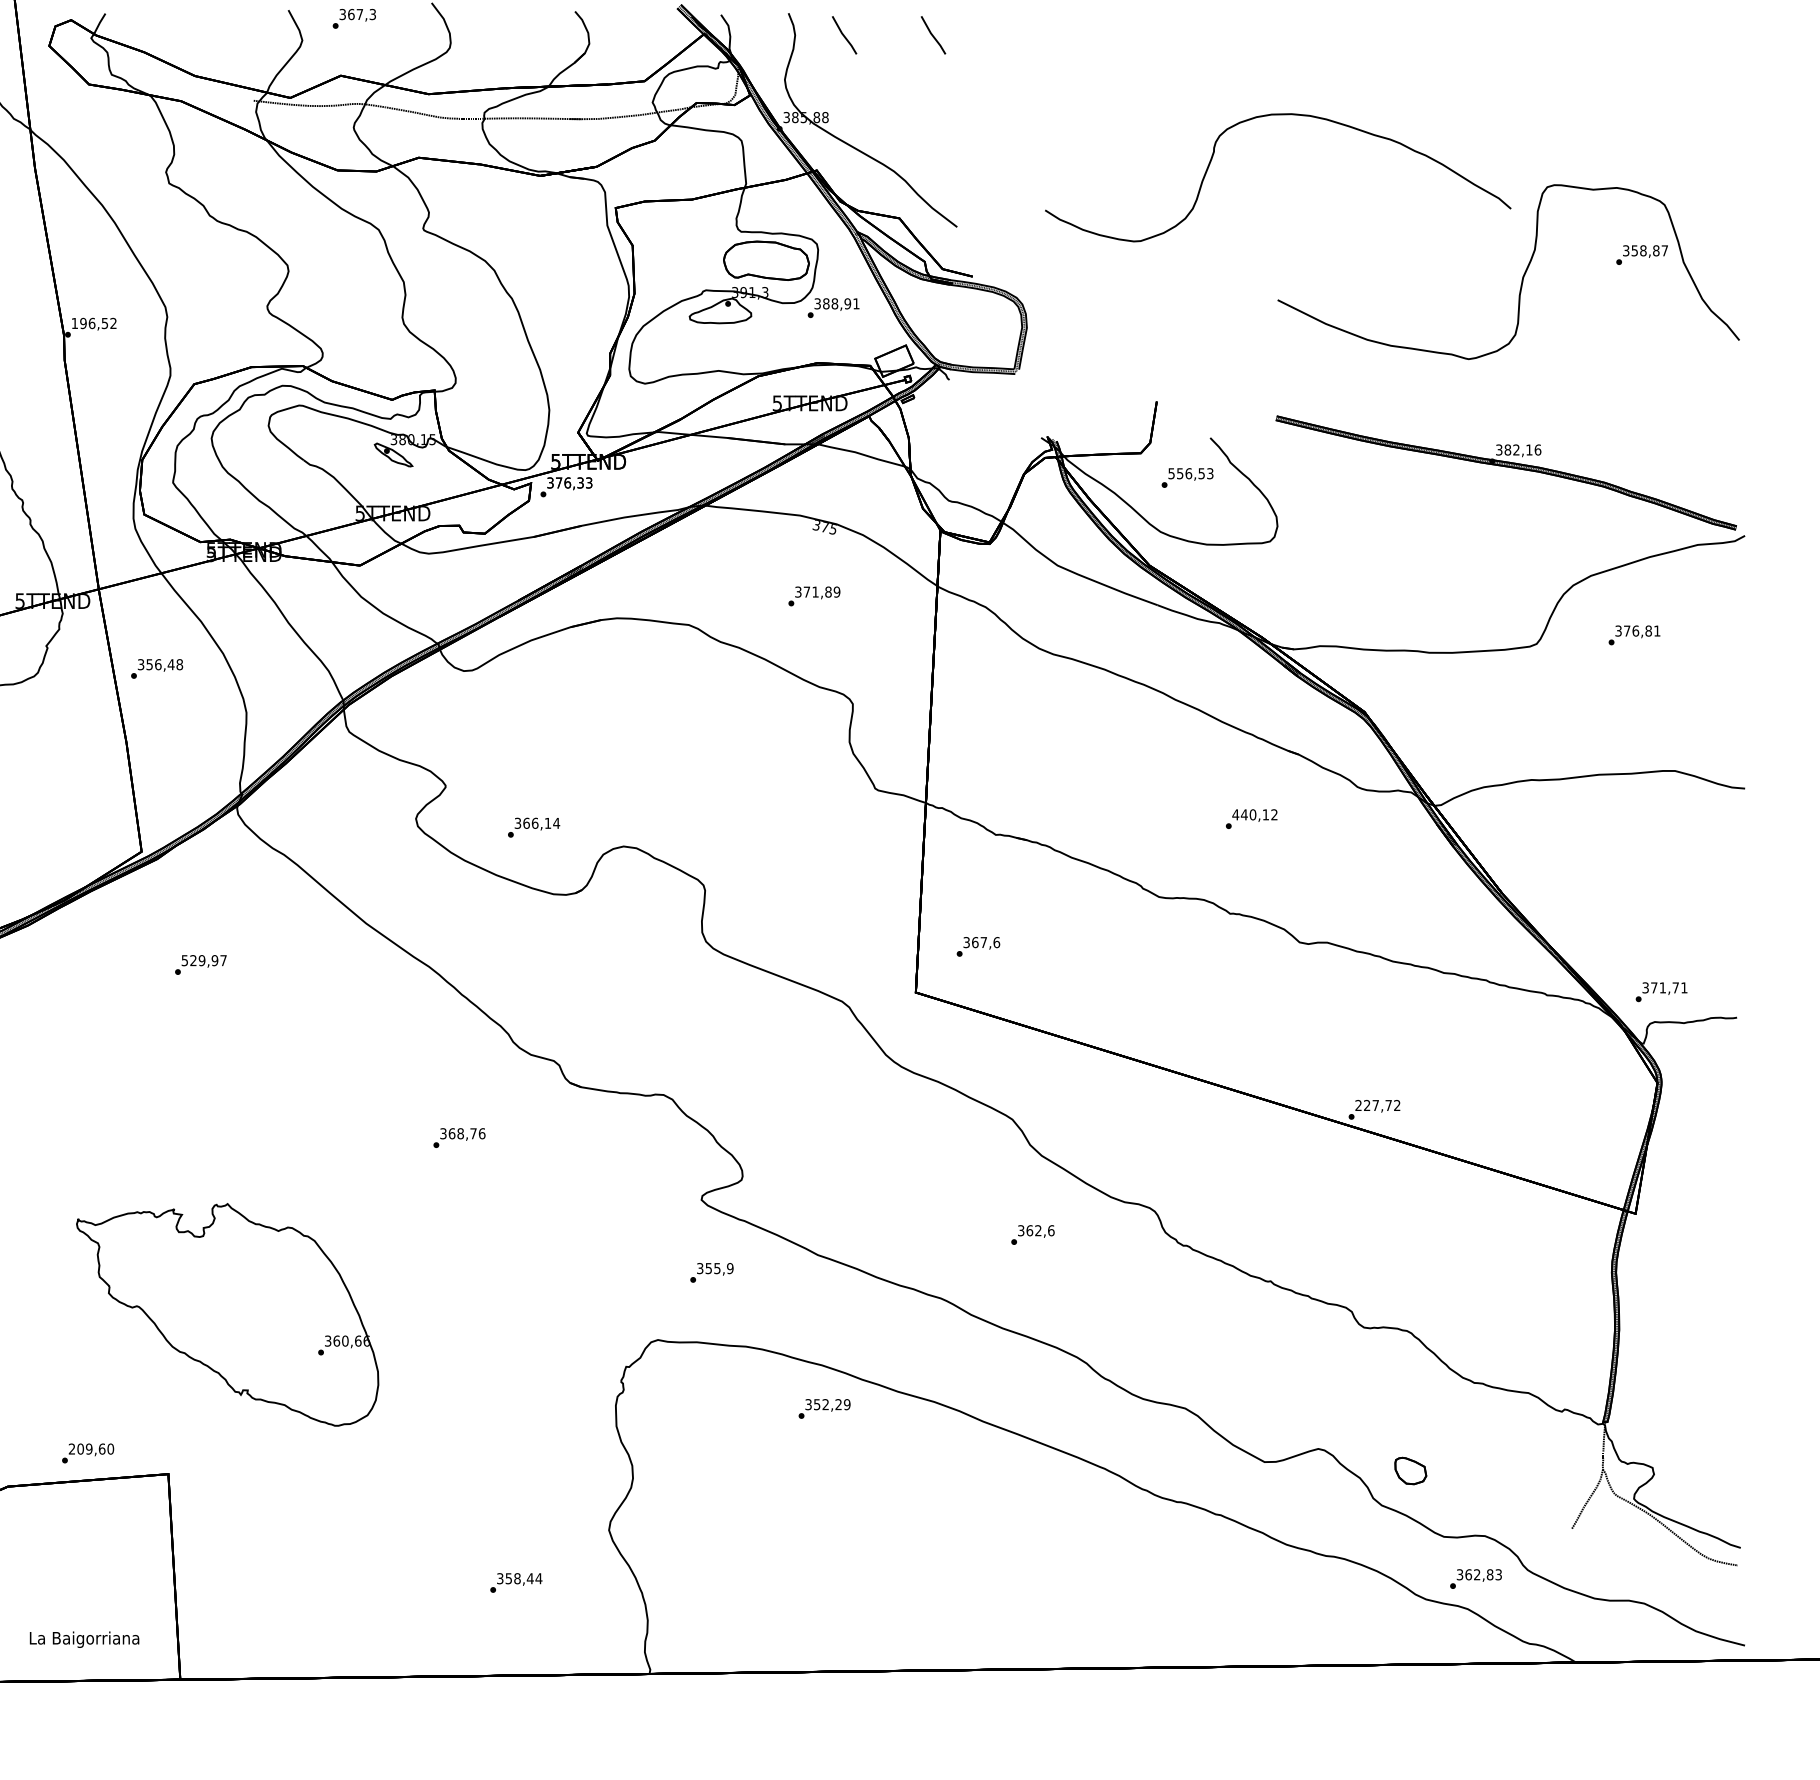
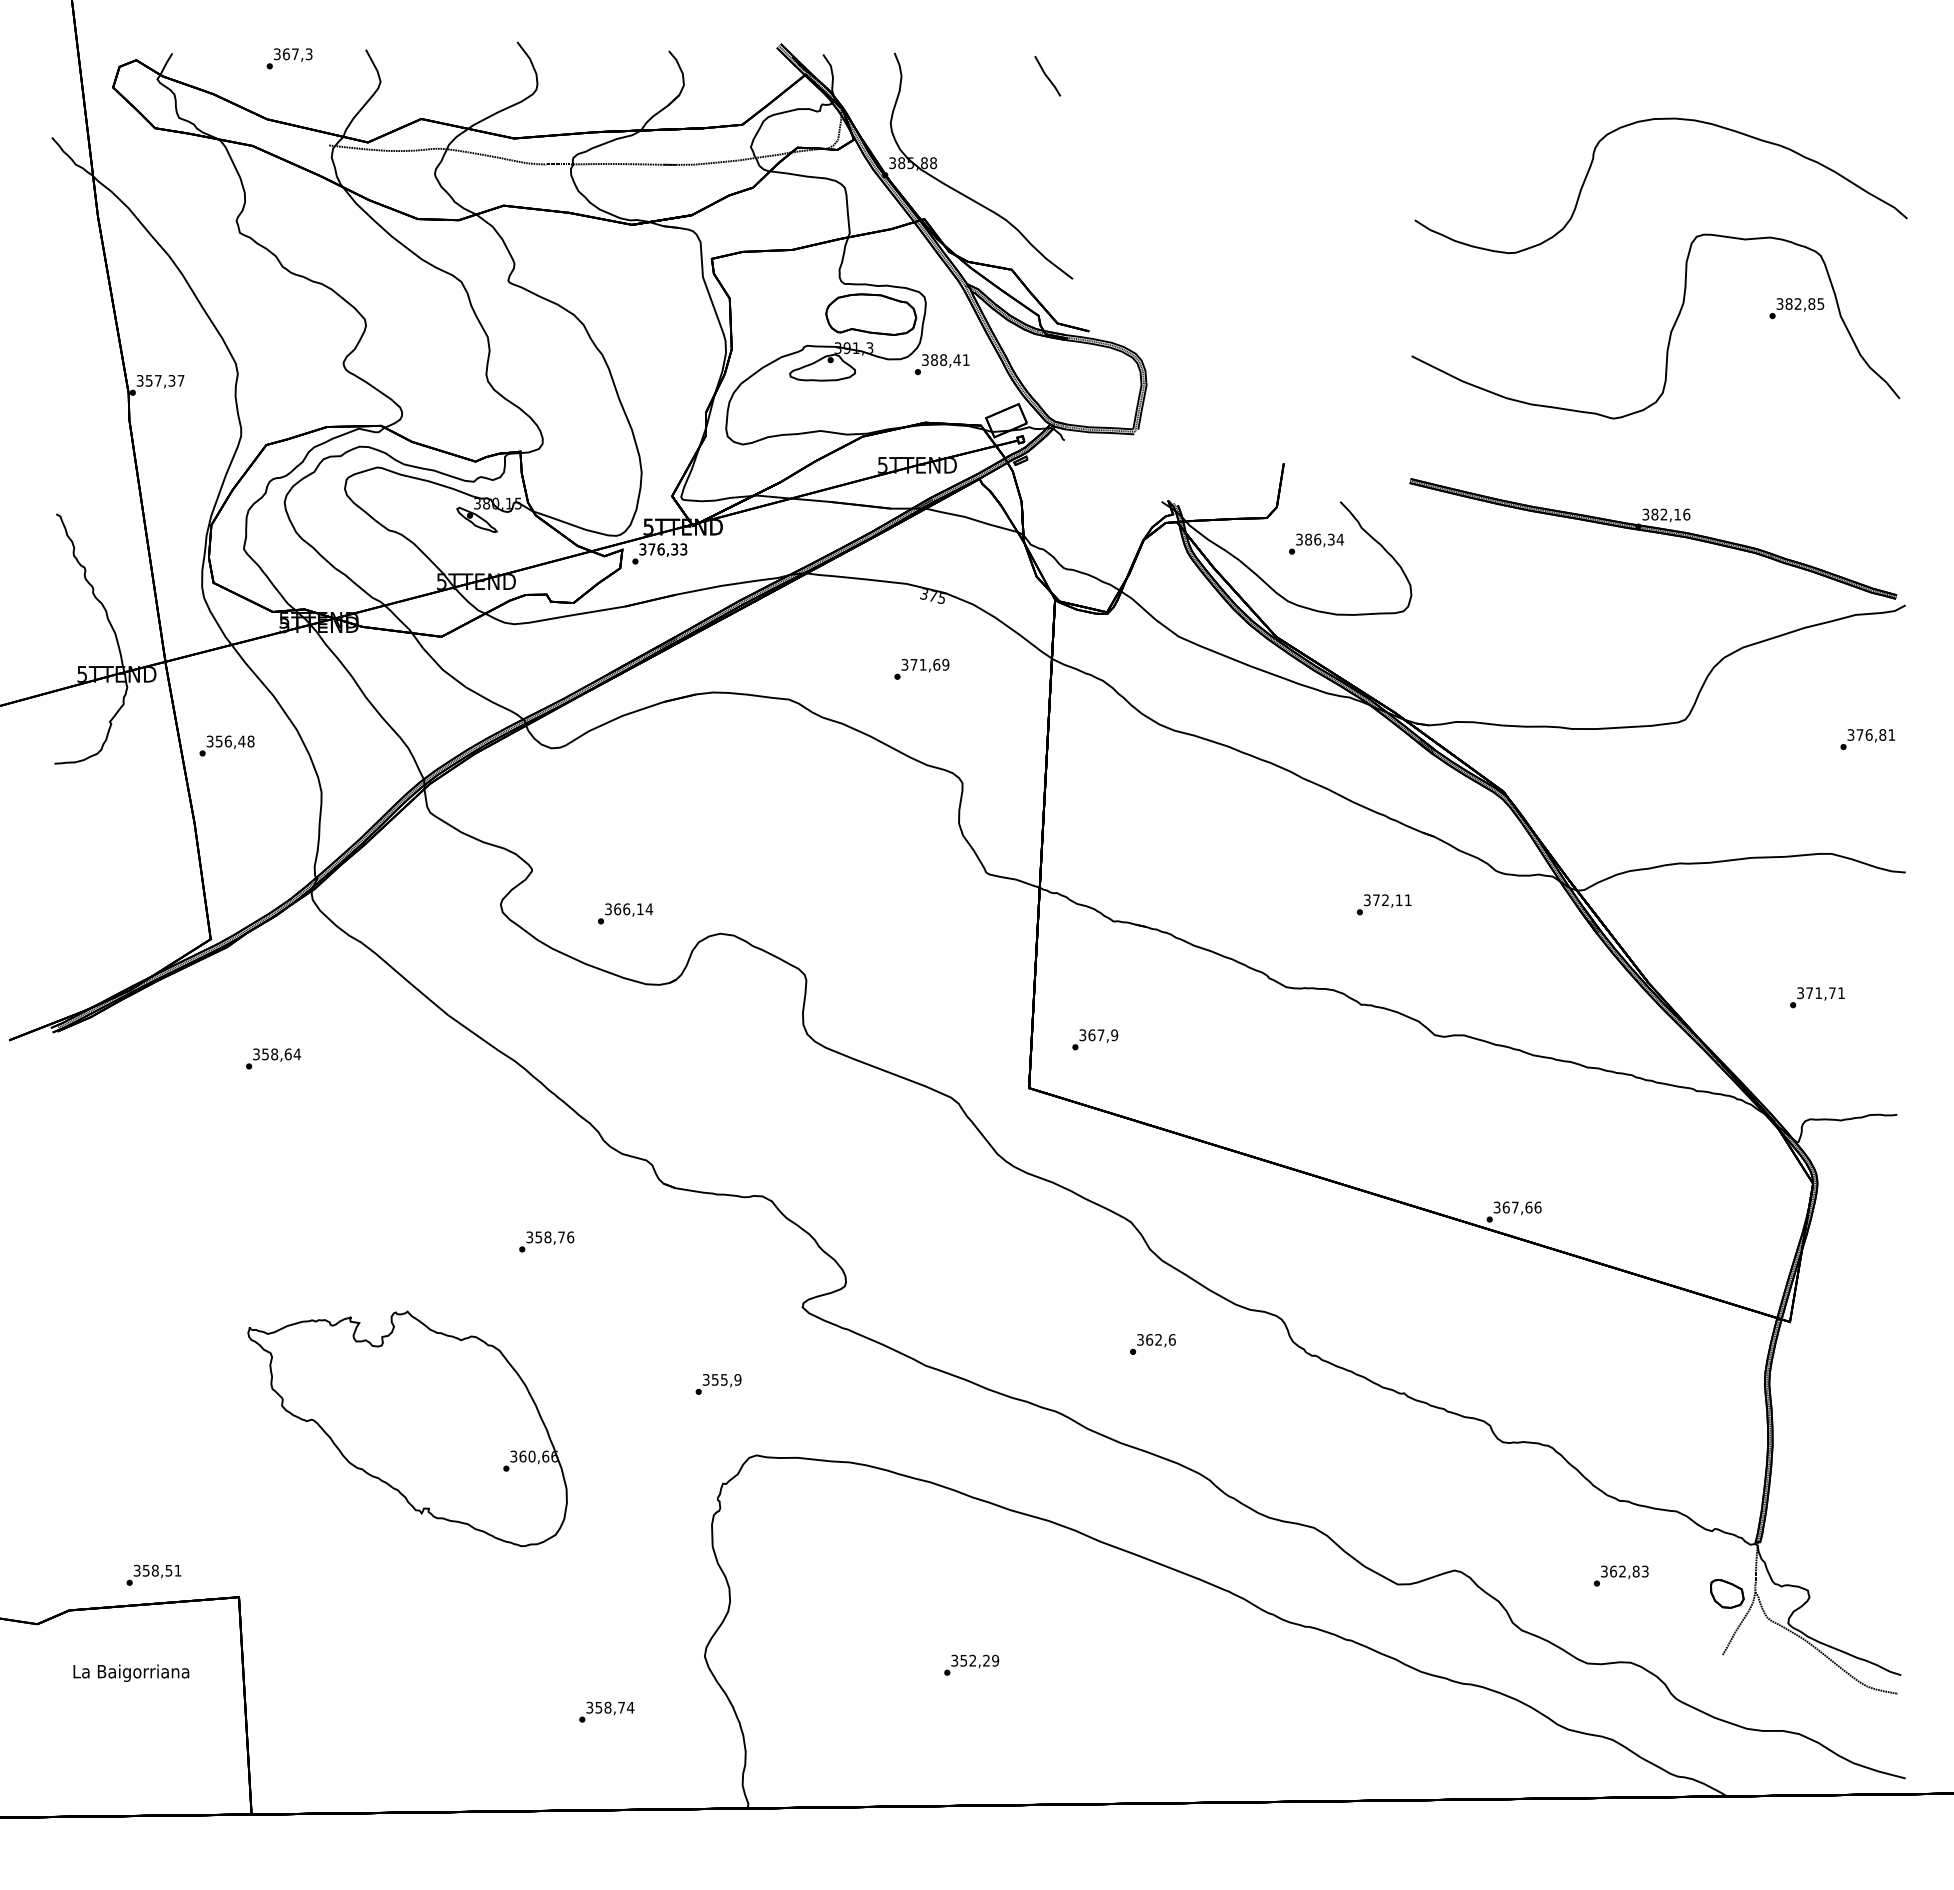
text: (354, 18) -> (289, 58), moved
line: (844, 35) -> (953, 76), removed
curve: (1265, 116) -> (1647, 121), moved
text: (1649, 250) -> (1804, 303), 358,87 -> 382,85
text: (847, 304) -> (956, 360), 388,91 -> 388,41
text: (94, 323) -> (160, 380), 196,52 -> 357,37
text: (1191, 473) -> (1320, 539), 556,53 -> 386,34
text: (828, 591) -> (936, 664), 371,89 -> 371,69
text: (1634, 635) -> (1867, 739), moved
text: (1254, 815) -> (1387, 900), 440,12 -> 372,11
text: (996, 942) -> (1114, 1035), 367,6 -> 367,9
text: (204, 960) -> (277, 1054), 529,97 -> 358,64
text: (1661, 991) -> (1817, 997), moved
text: (1377, 1105) -> (1517, 1207), 227,72 -> 367,66
text: (451, 1133) -> (538, 1237), 368,76 -> 358,76
text: (711, 1272) -> (718, 1384), moved
part: (227, 1314) -> (407, 1428), moved
text: (824, 1408) -> (971, 1664), moved
text: (91, 1448) -> (157, 1570), 209,60 -> 358,51
part: (1410, 1470) -> (1727, 1593), moved
text: (530, 1578) -> (621, 1707), 358,44 -> 358,74
text: (1475, 1578) -> (1620, 1575), moved
text: (84, 1639) -> (131, 1672), moved

